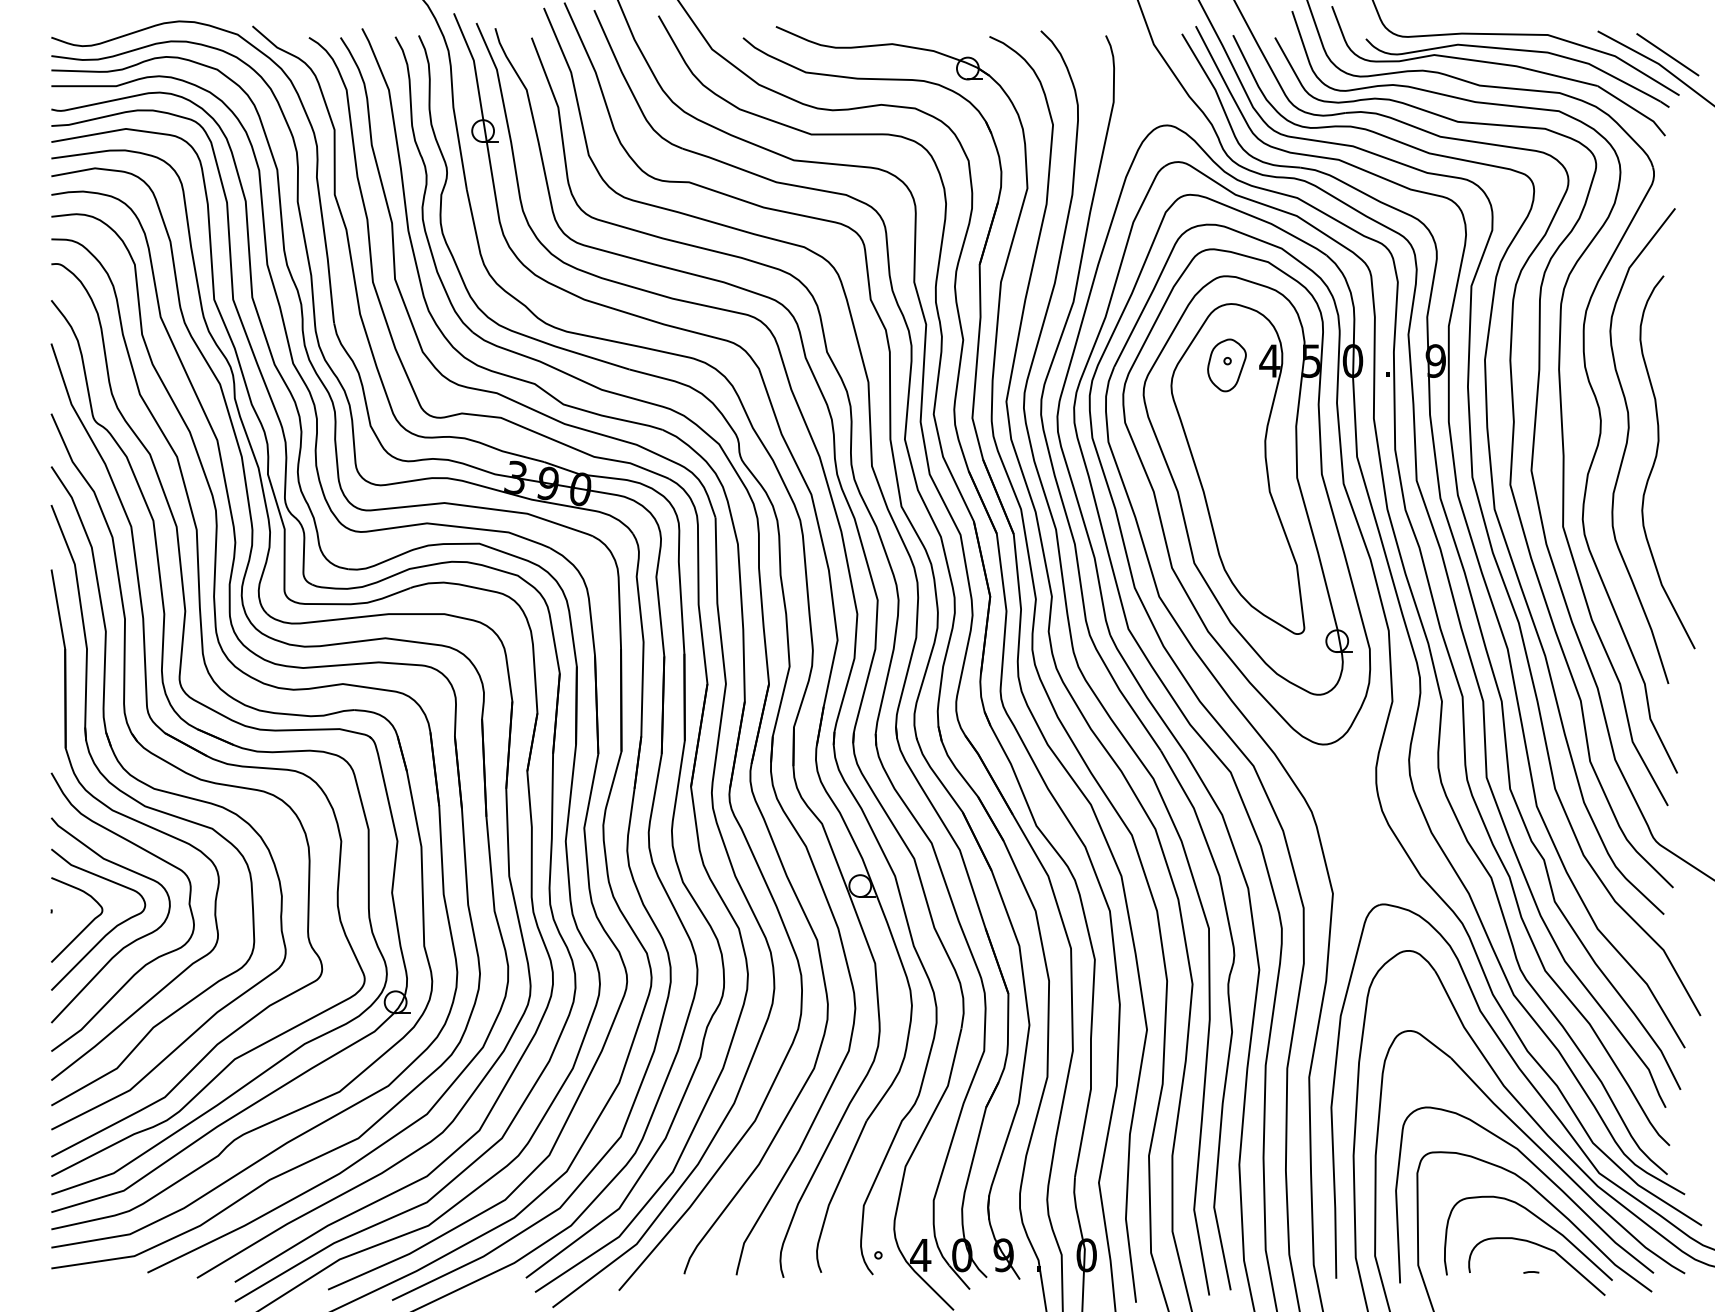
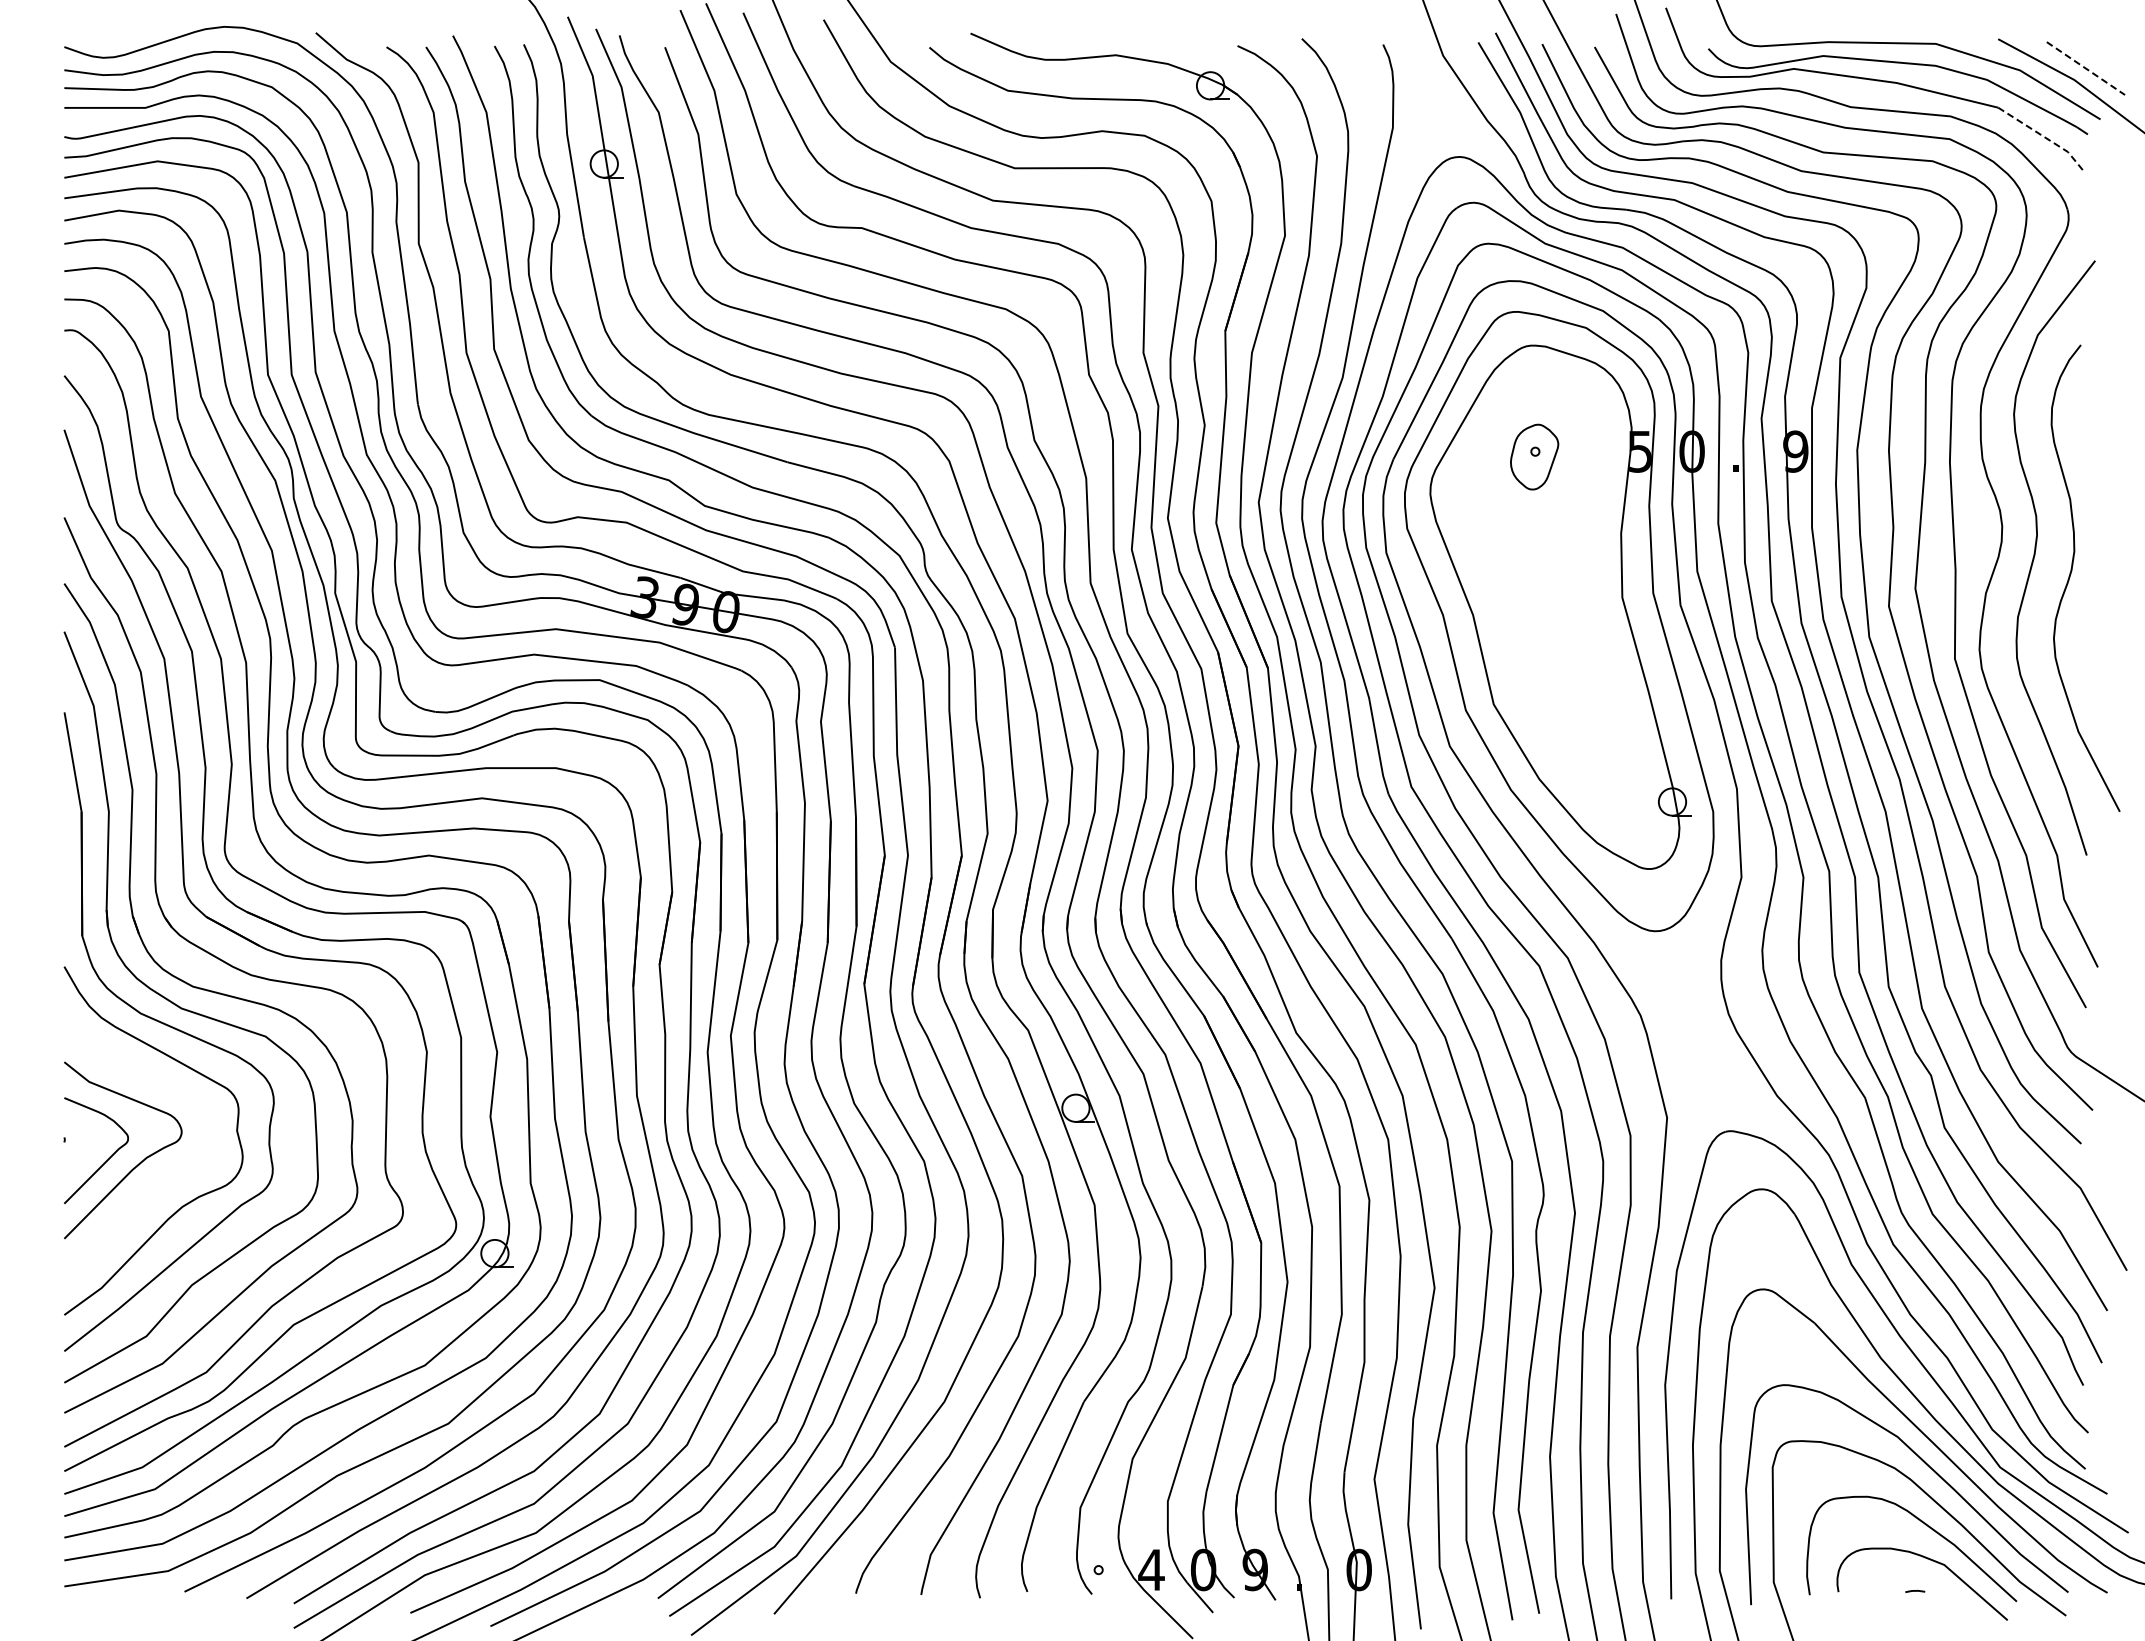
line: (1668, 54) -> (2086, 68), solid -> dashed
line: (1633, 109) -> (2043, 136), solid -> dashed
part: (1238, 468) -> (1548, 586), removed
curve: (125, 945) -> (157, 1182), removed

